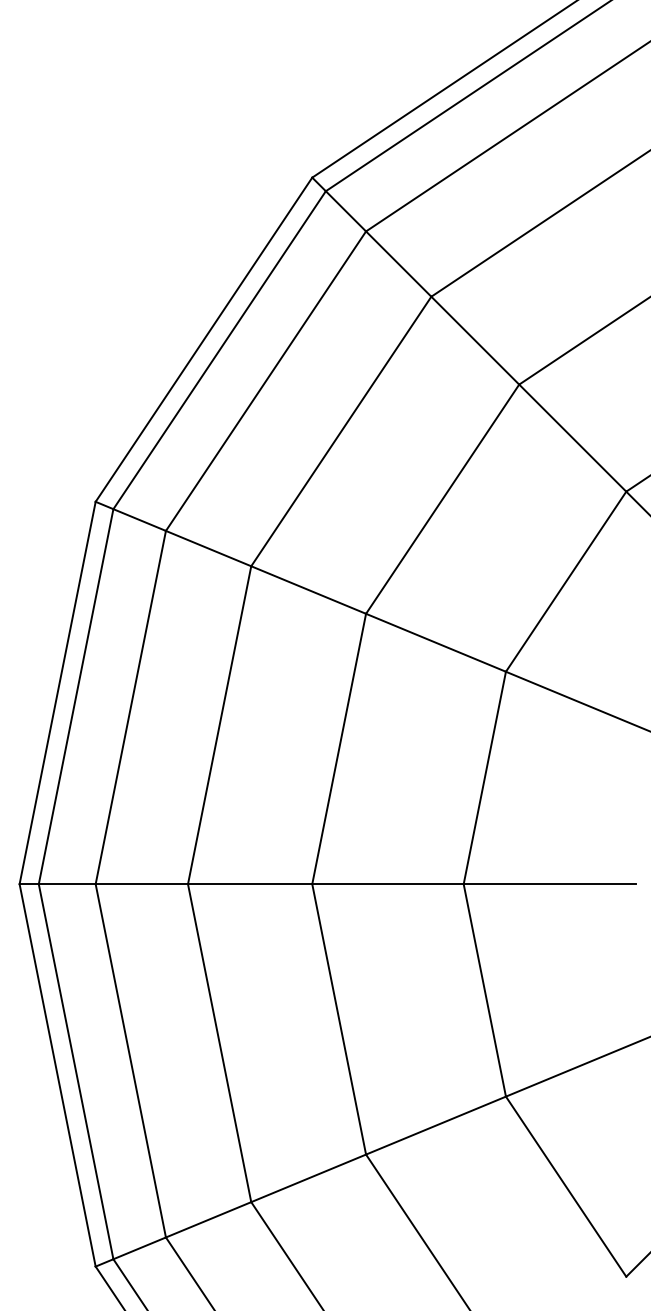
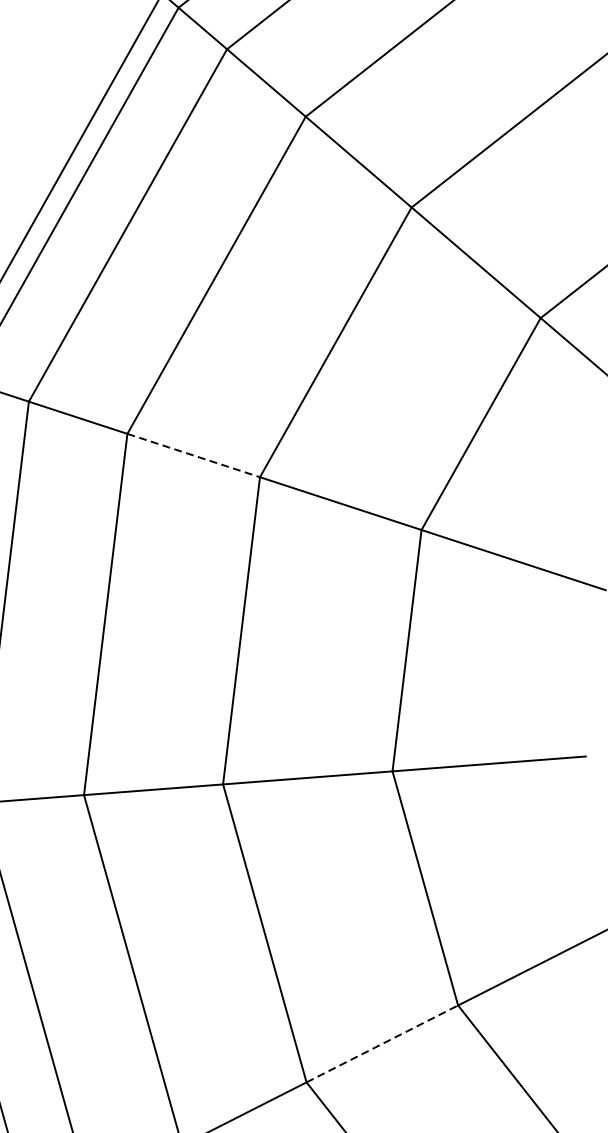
line: (309, 590) -> (194, 455), solid -> dashed
line: (436, 1125) -> (382, 1043), solid -> dashed

